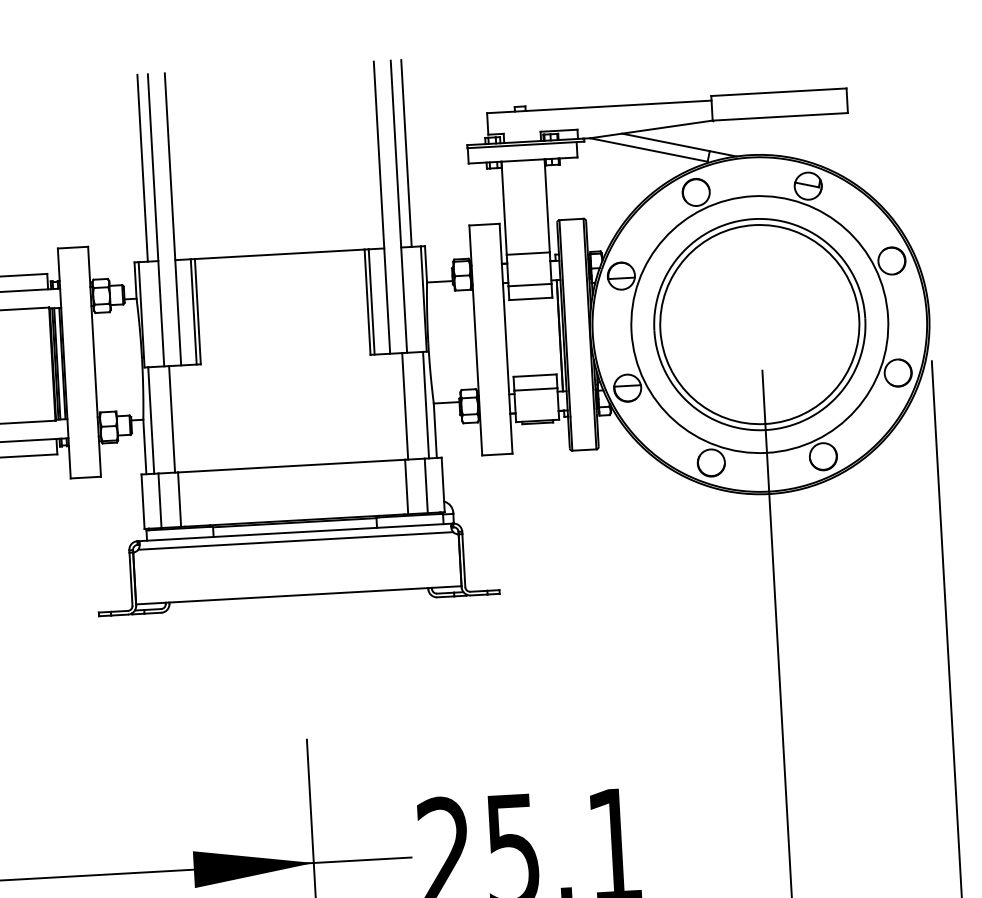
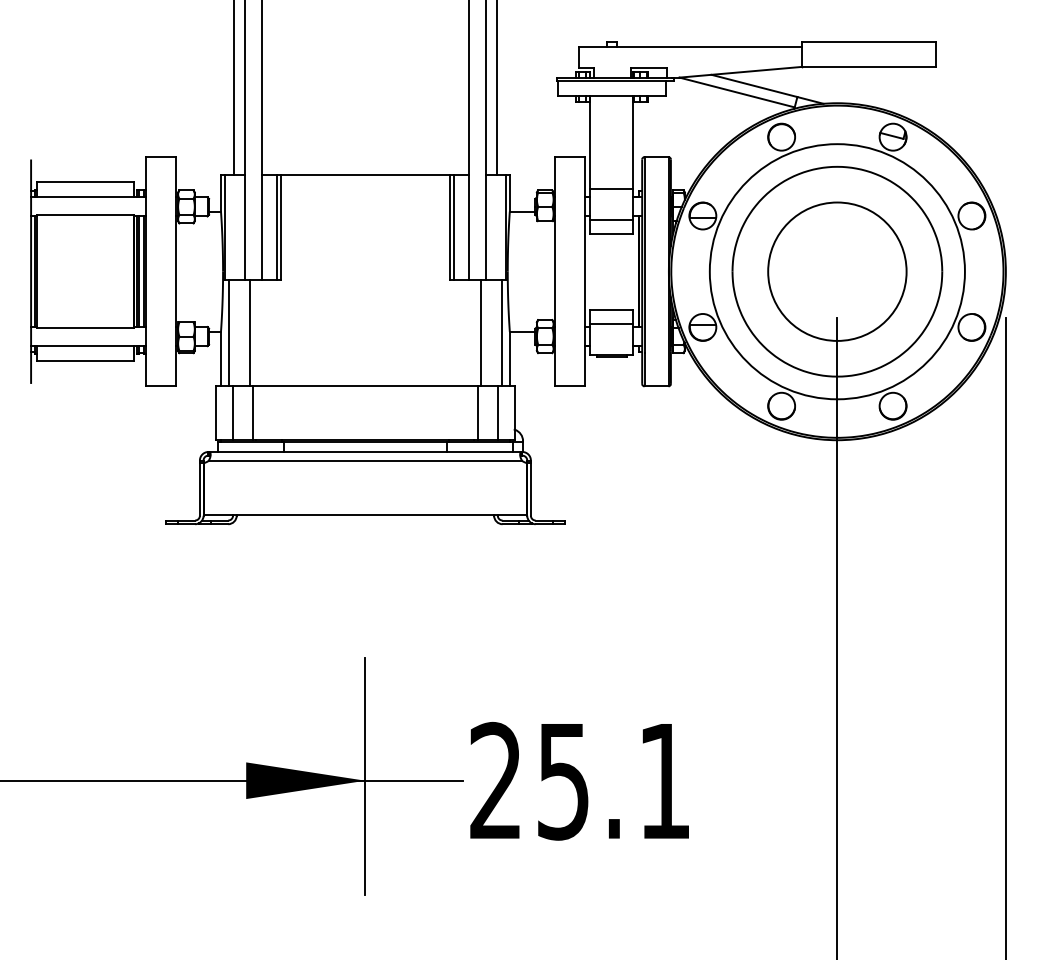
circle: (759, 324) -> (837, 271), size x0.7

